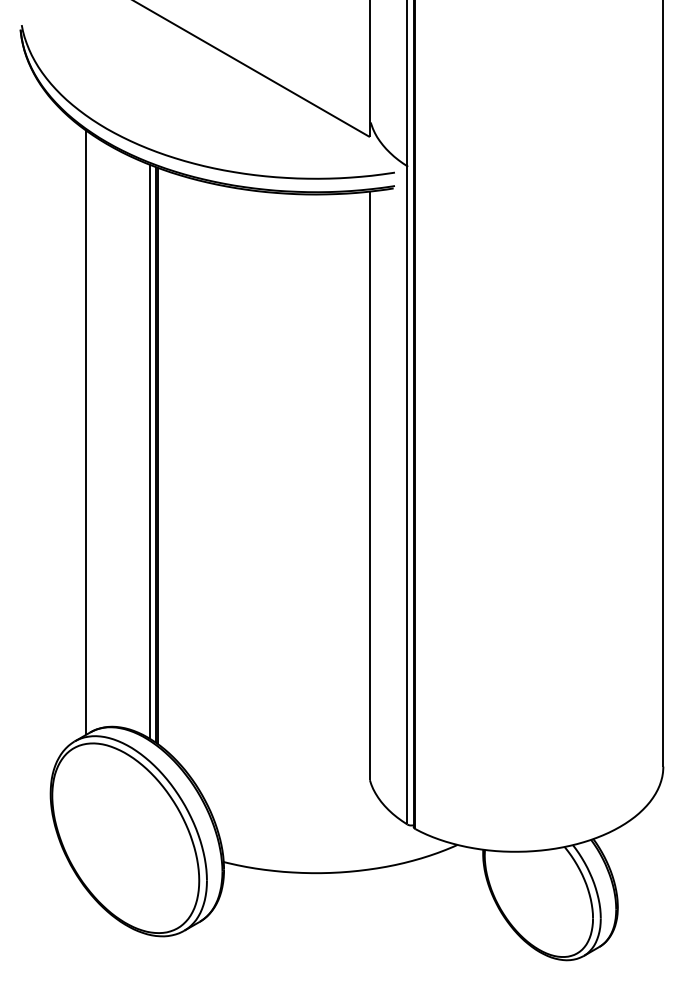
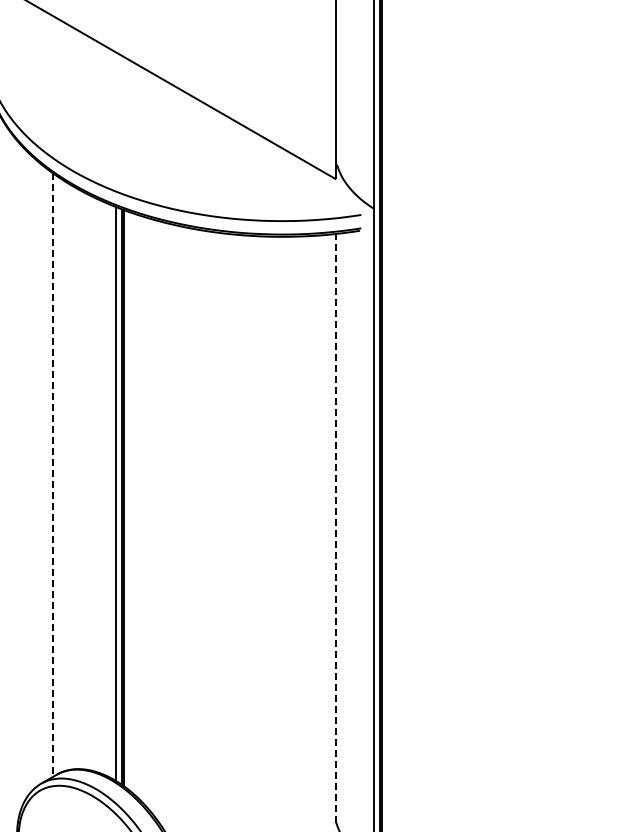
line: (86, 433) -> (52, 475), solid -> dashed
line: (369, 485) -> (335, 527), solid -> dashed

